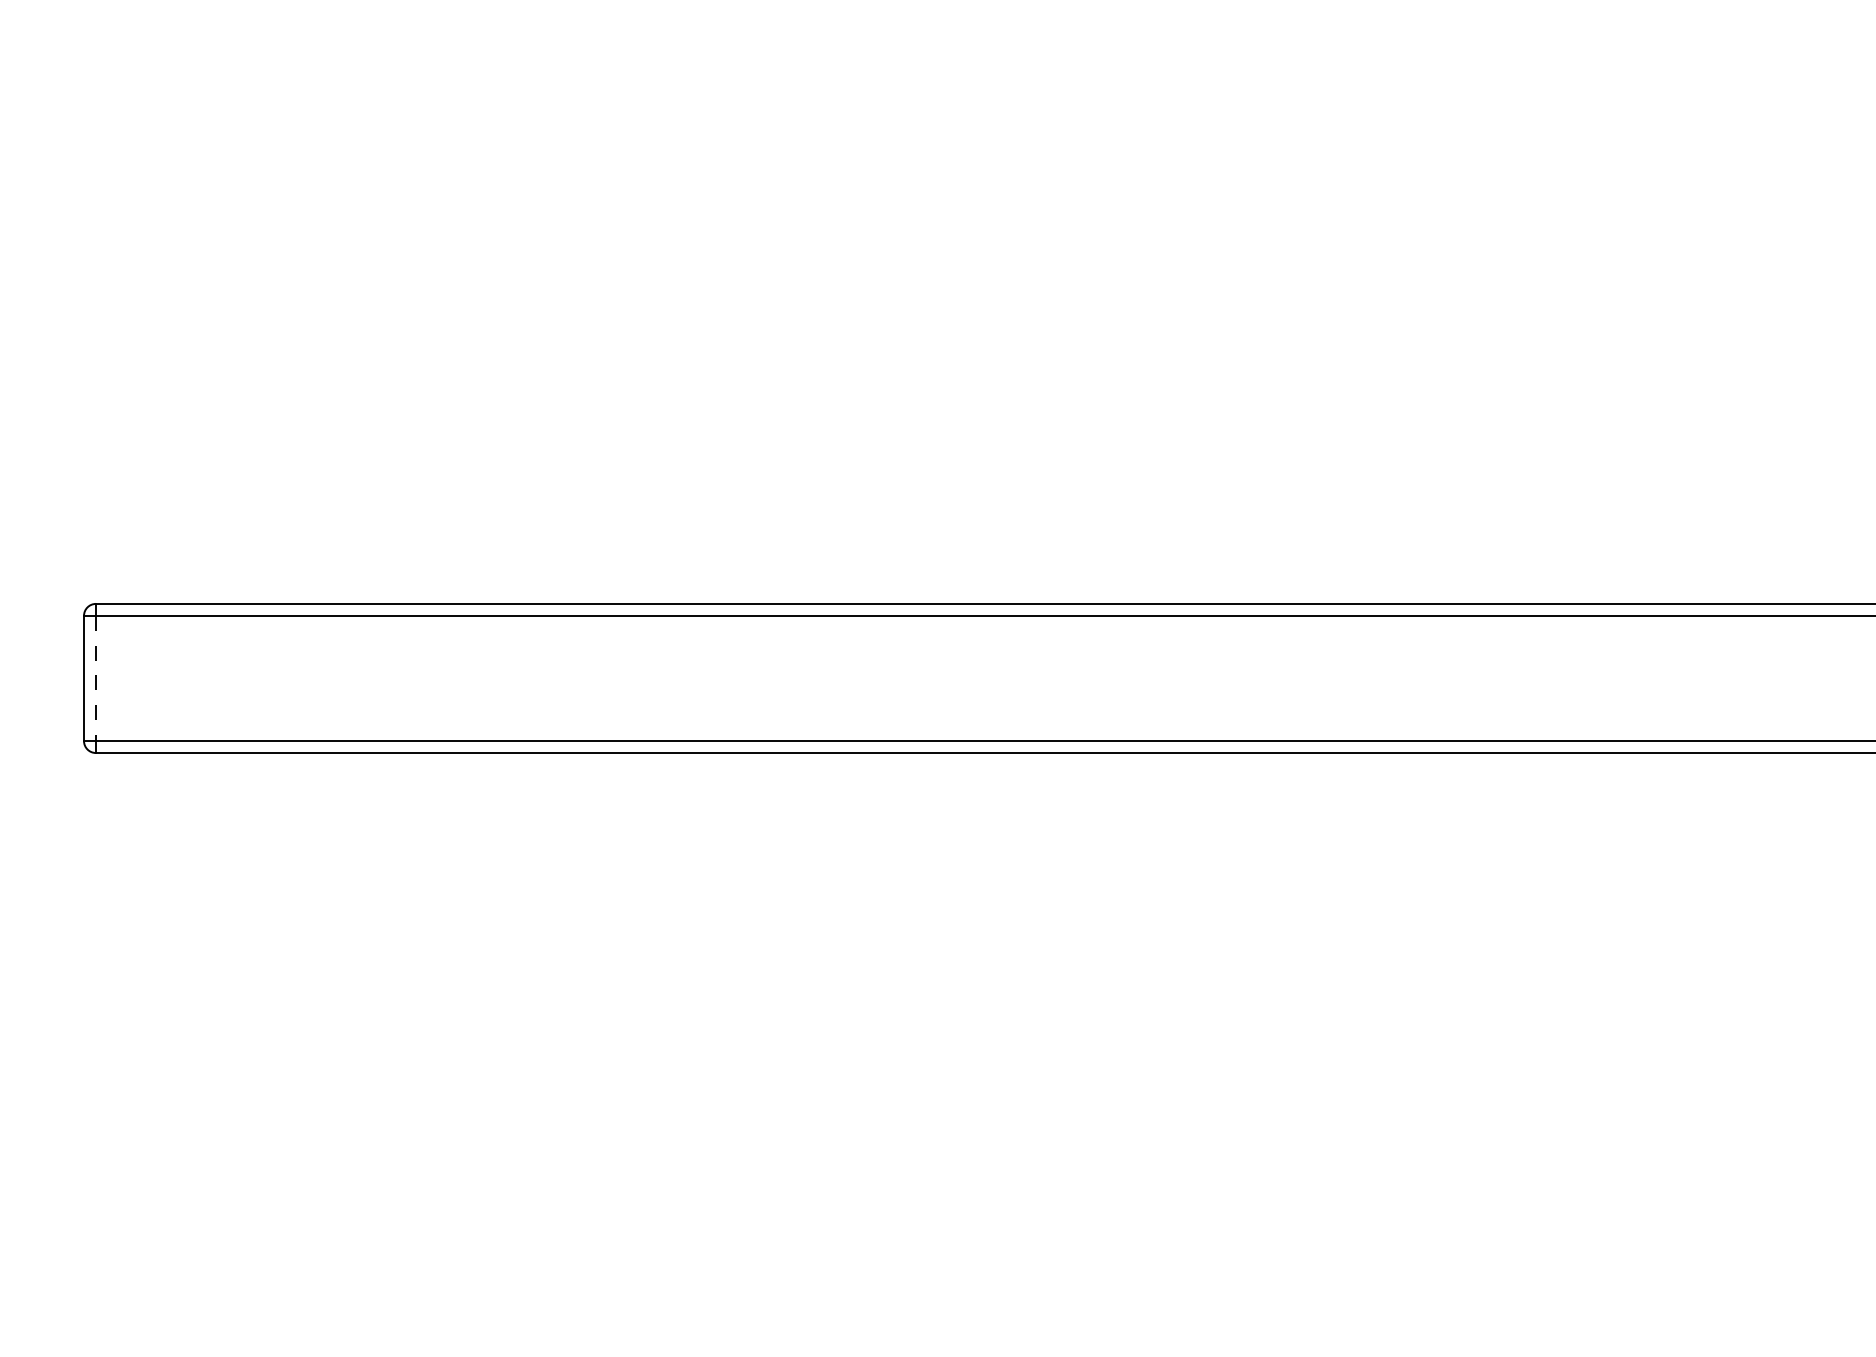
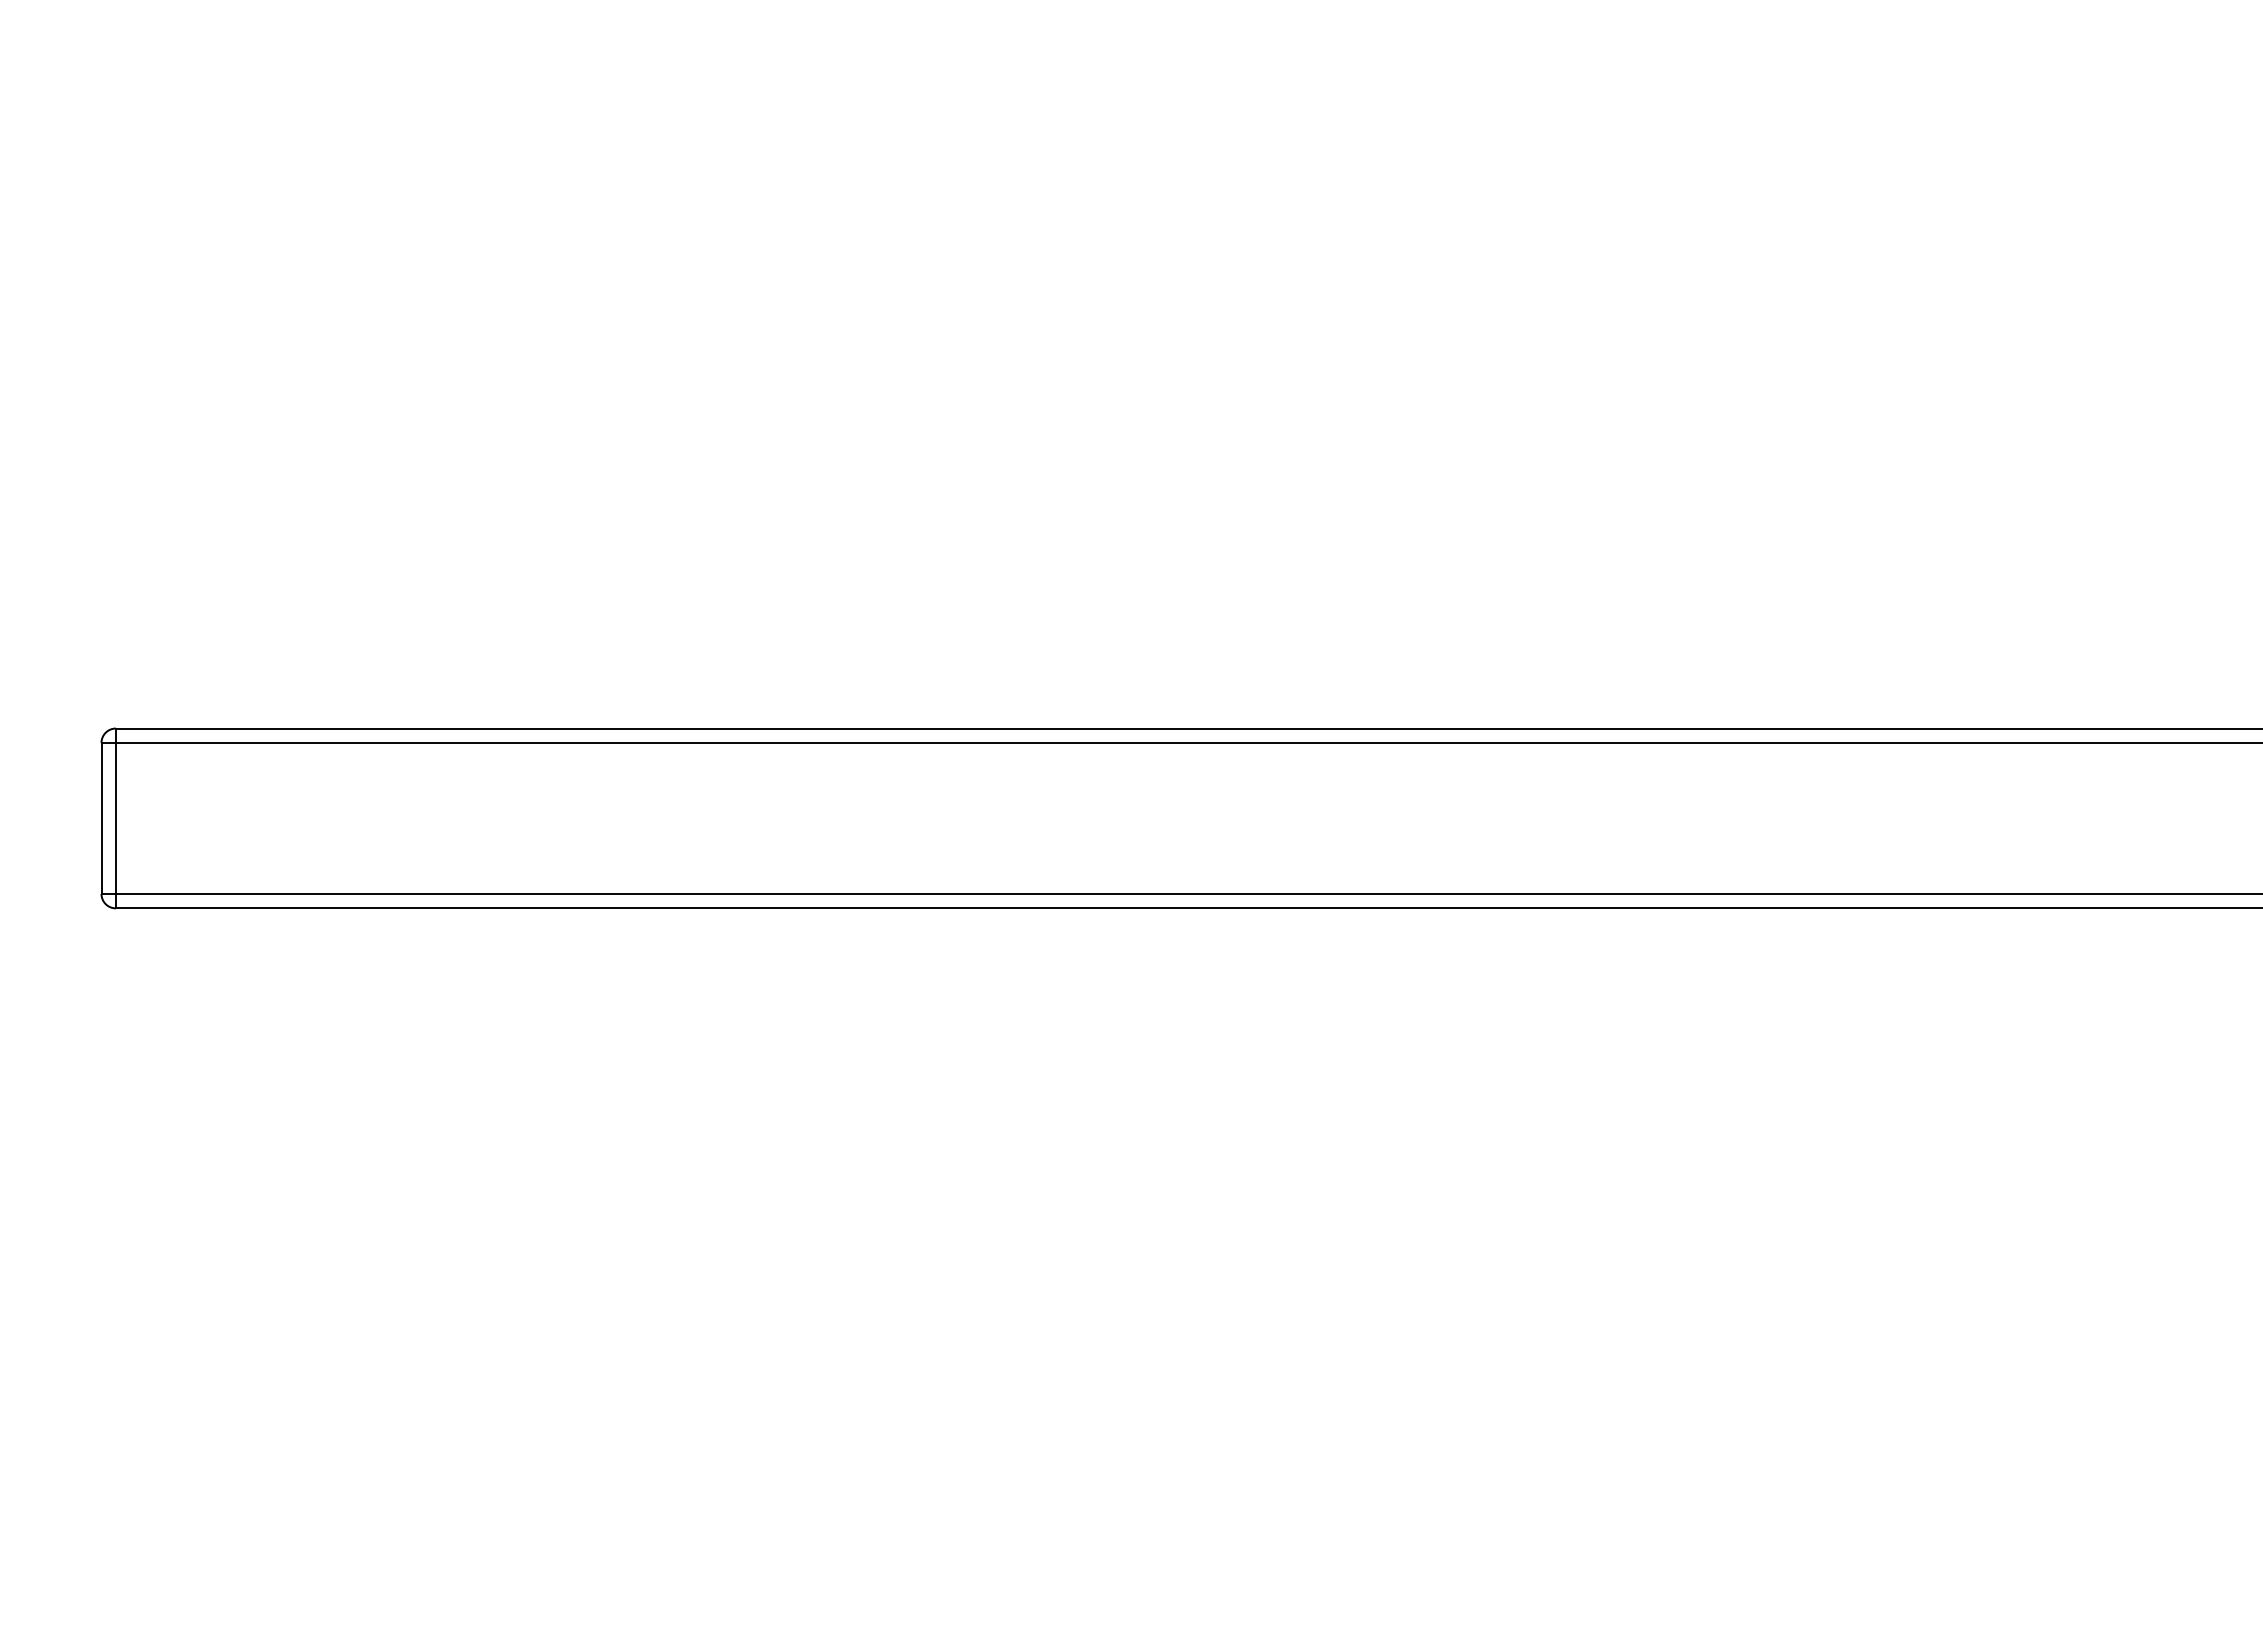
line: (95, 678) -> (115, 818), dashed -> solid

